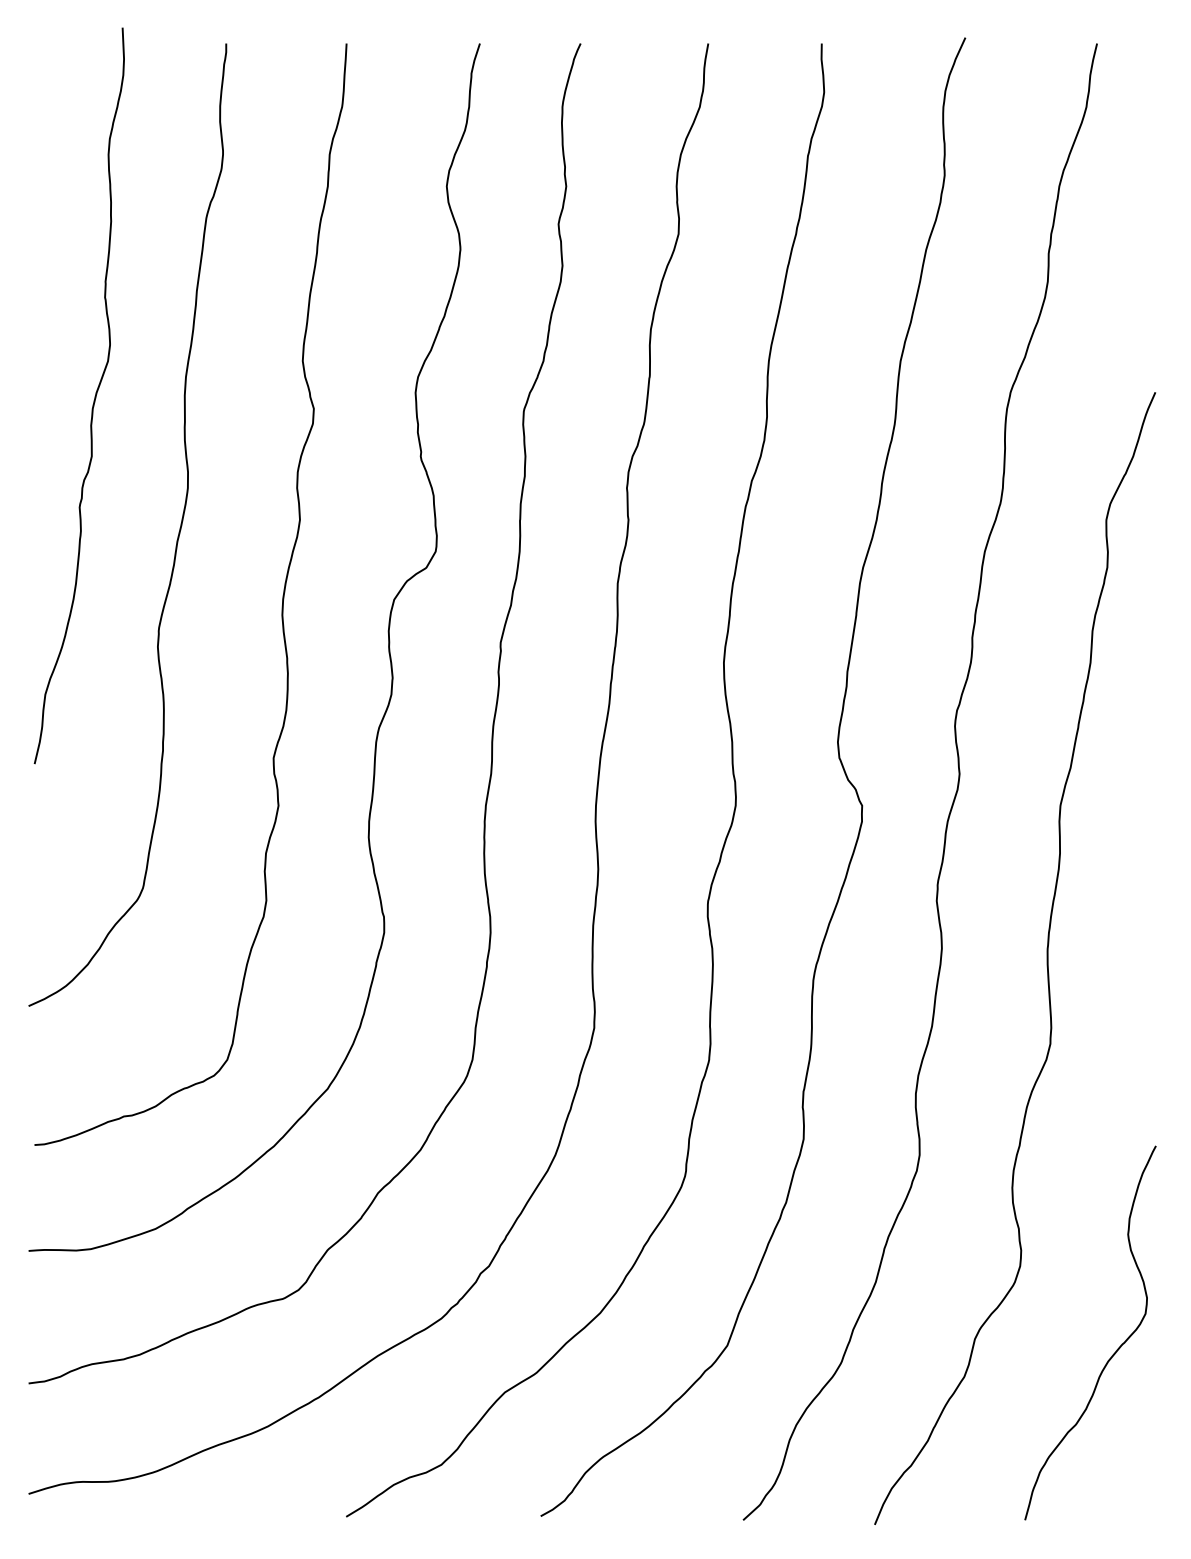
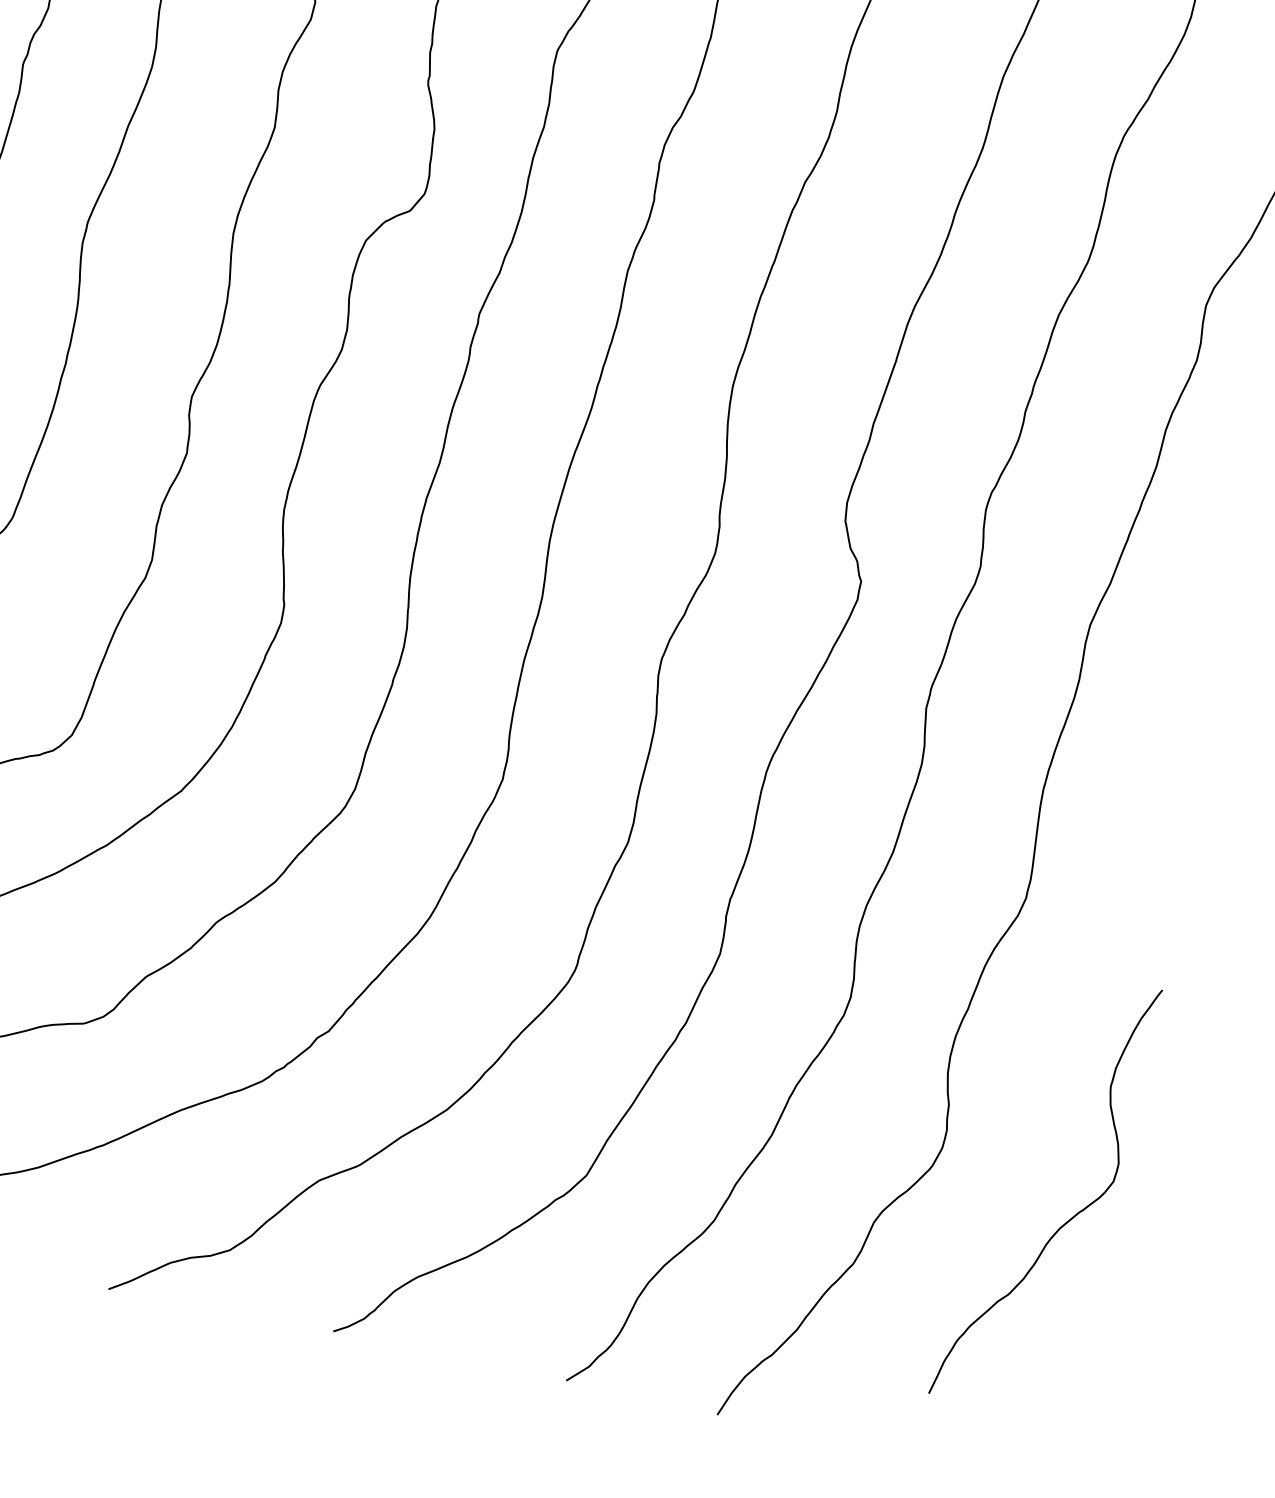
curve: (1116, 1349) -> (1072, 1216), moved

